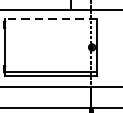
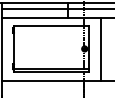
line: (51, 18) -> (51, 25), dashed -> solid
line: (111, 48) -> (100, 49), added

